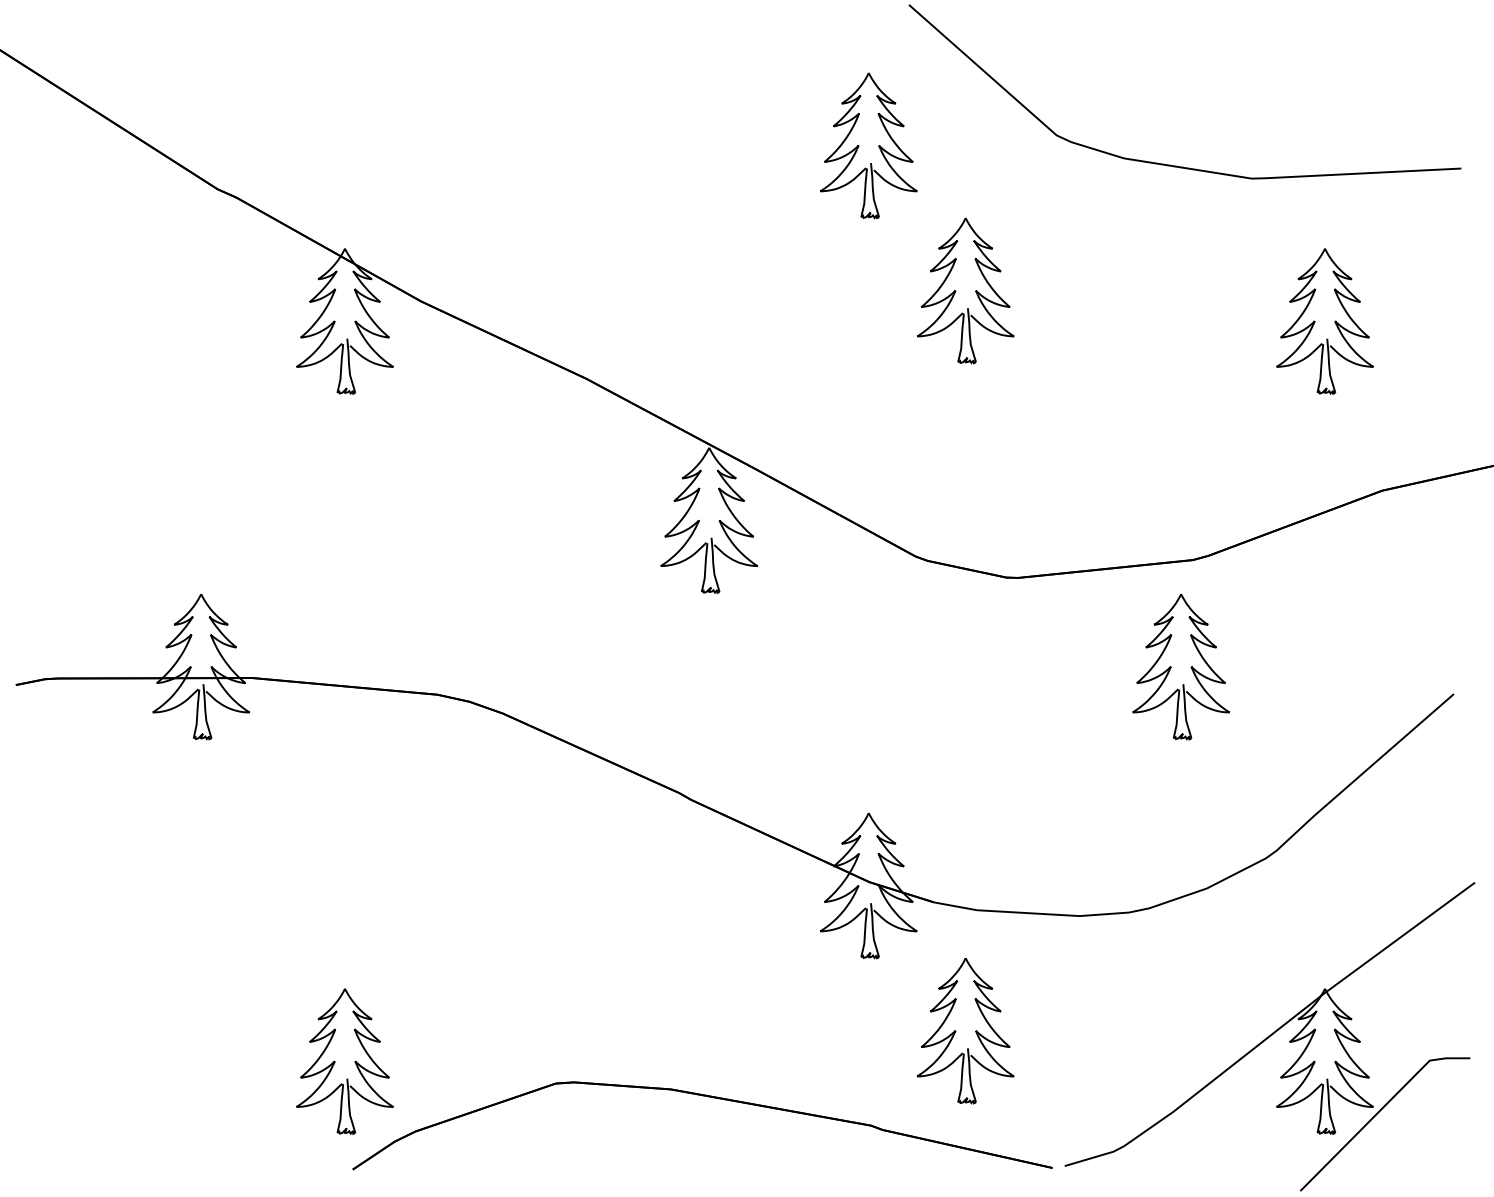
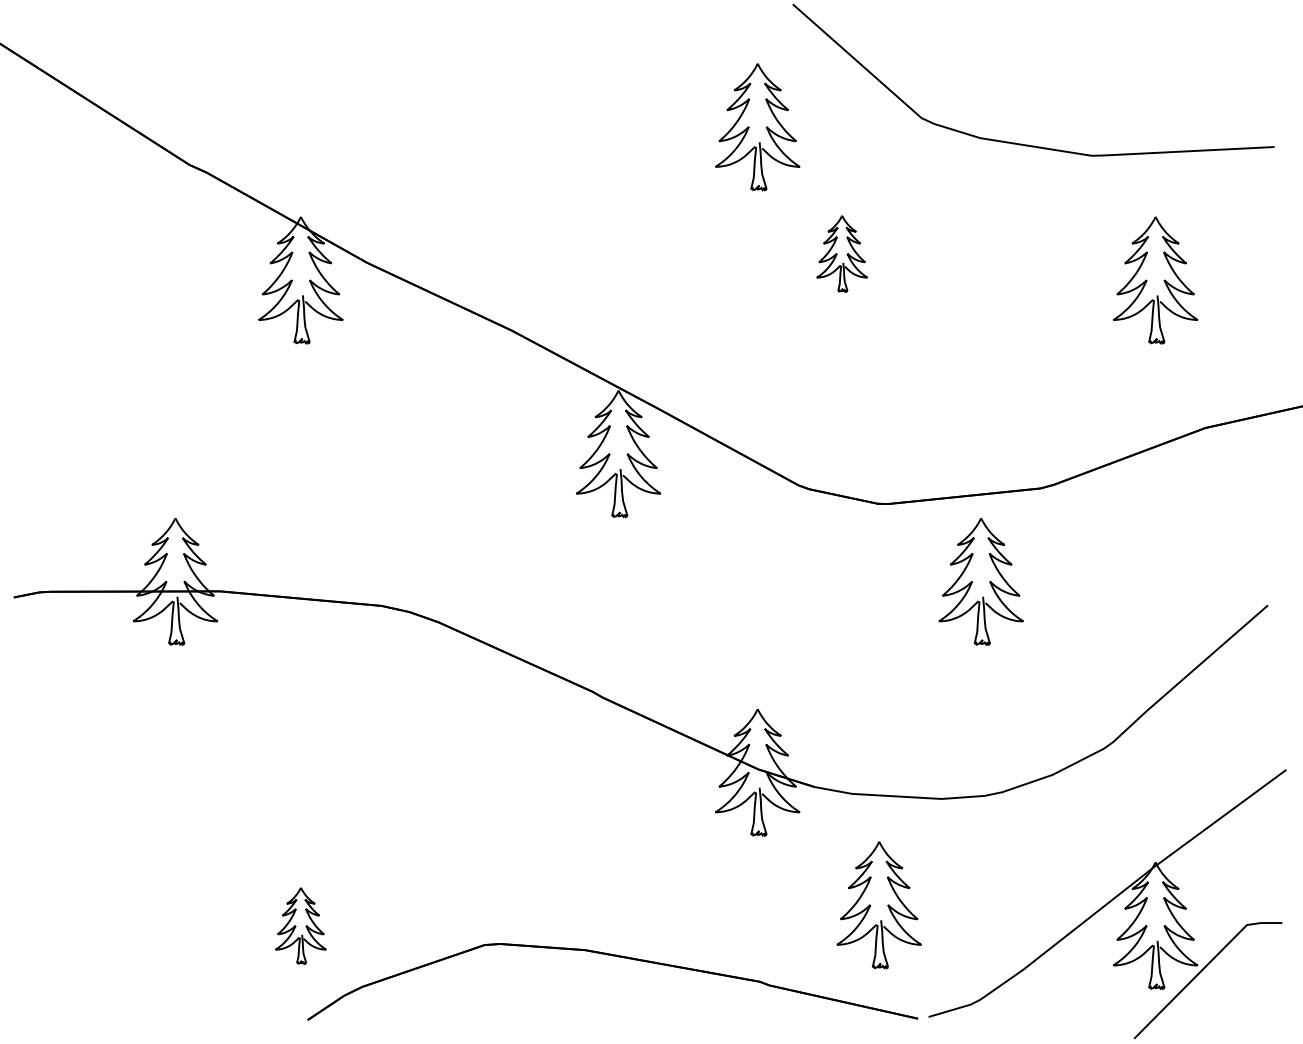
part: (964, 290) -> (841, 253), size x0.6
part: (1180, 666) -> (980, 581), moved
part: (964, 1031) -> (878, 905), moved
part: (344, 1061) -> (300, 925), size x0.6

